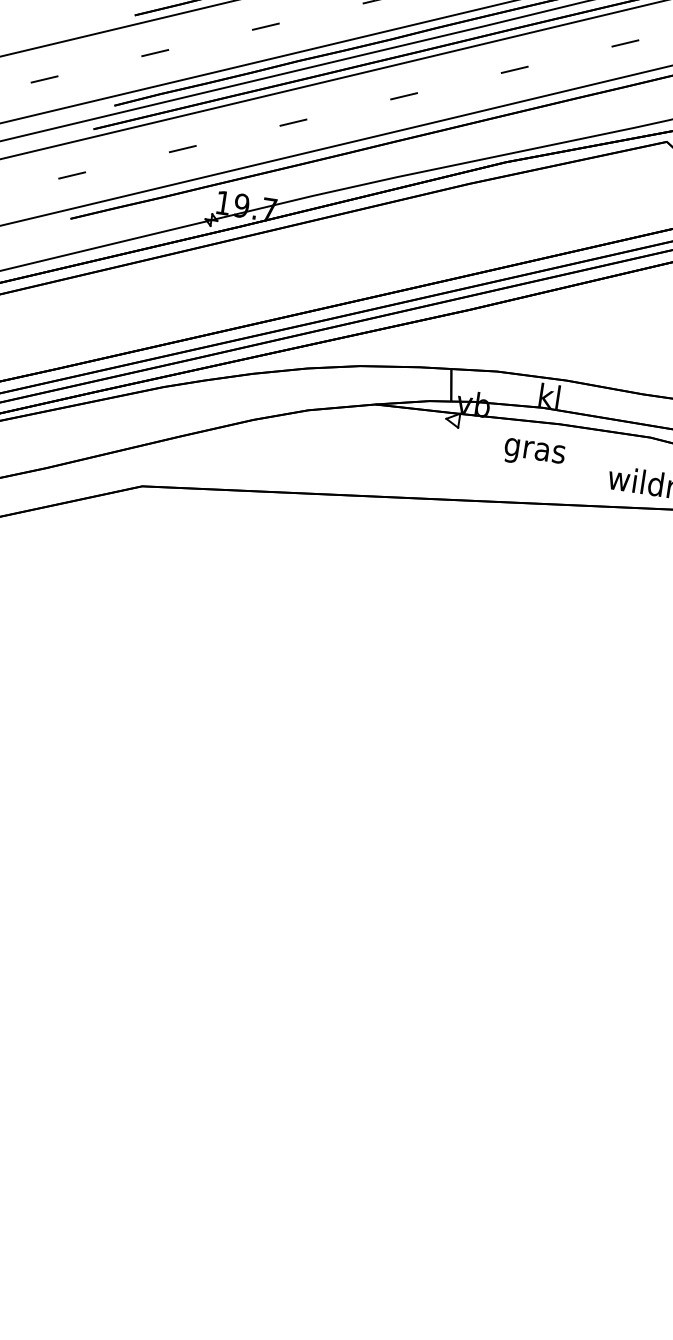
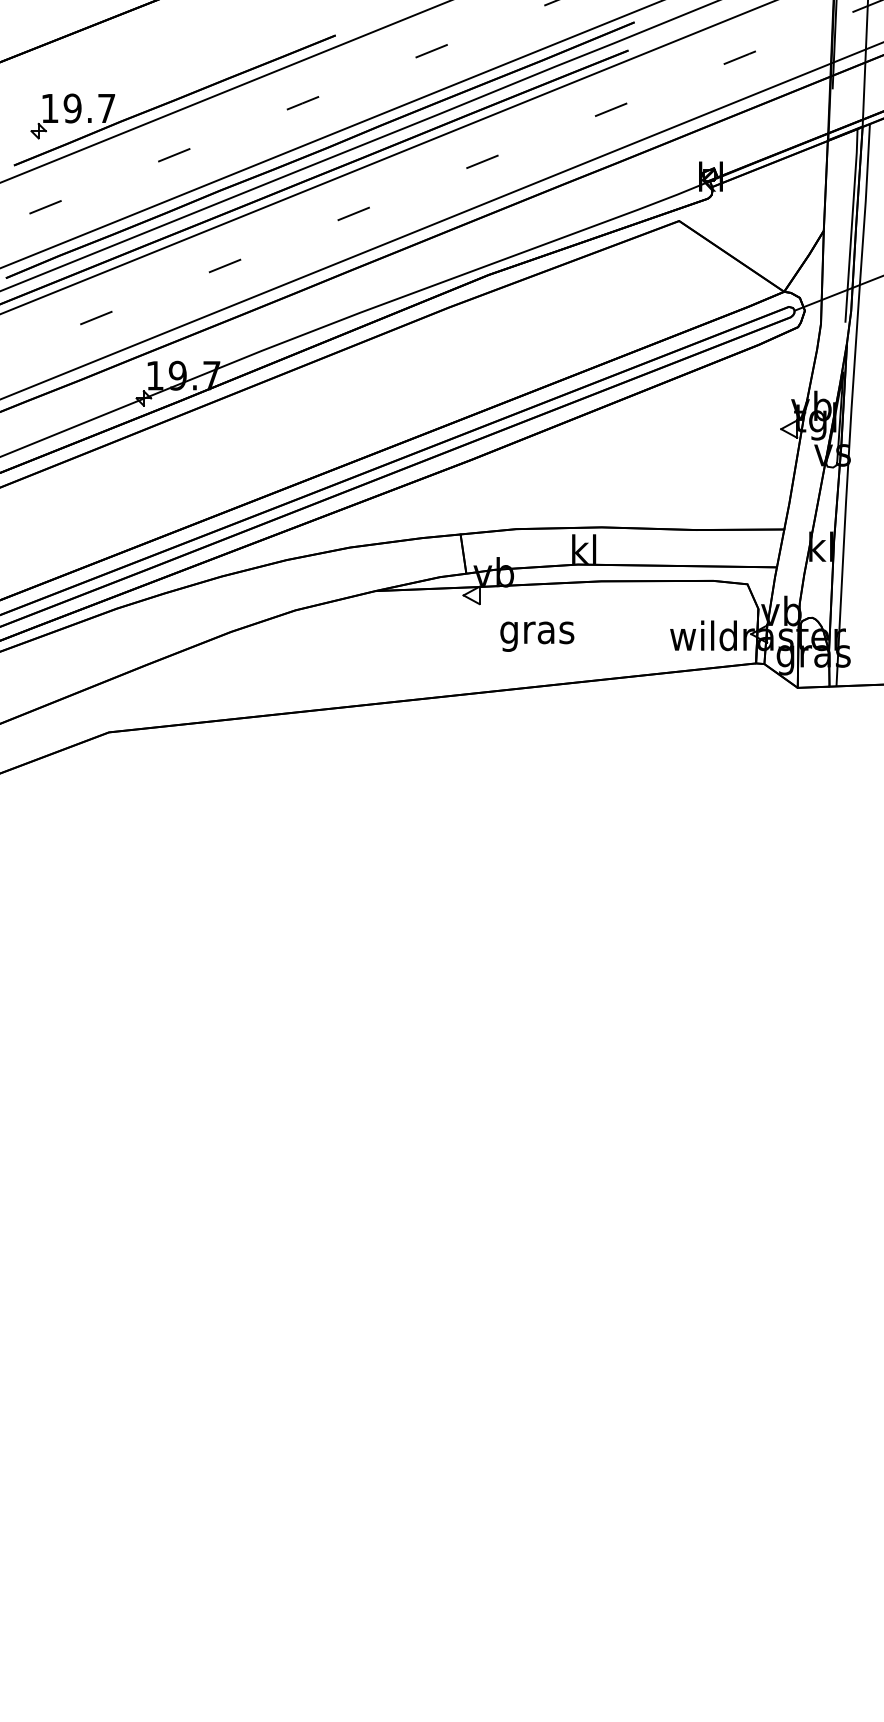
text: (534, 453) -> (537, 636), moved

